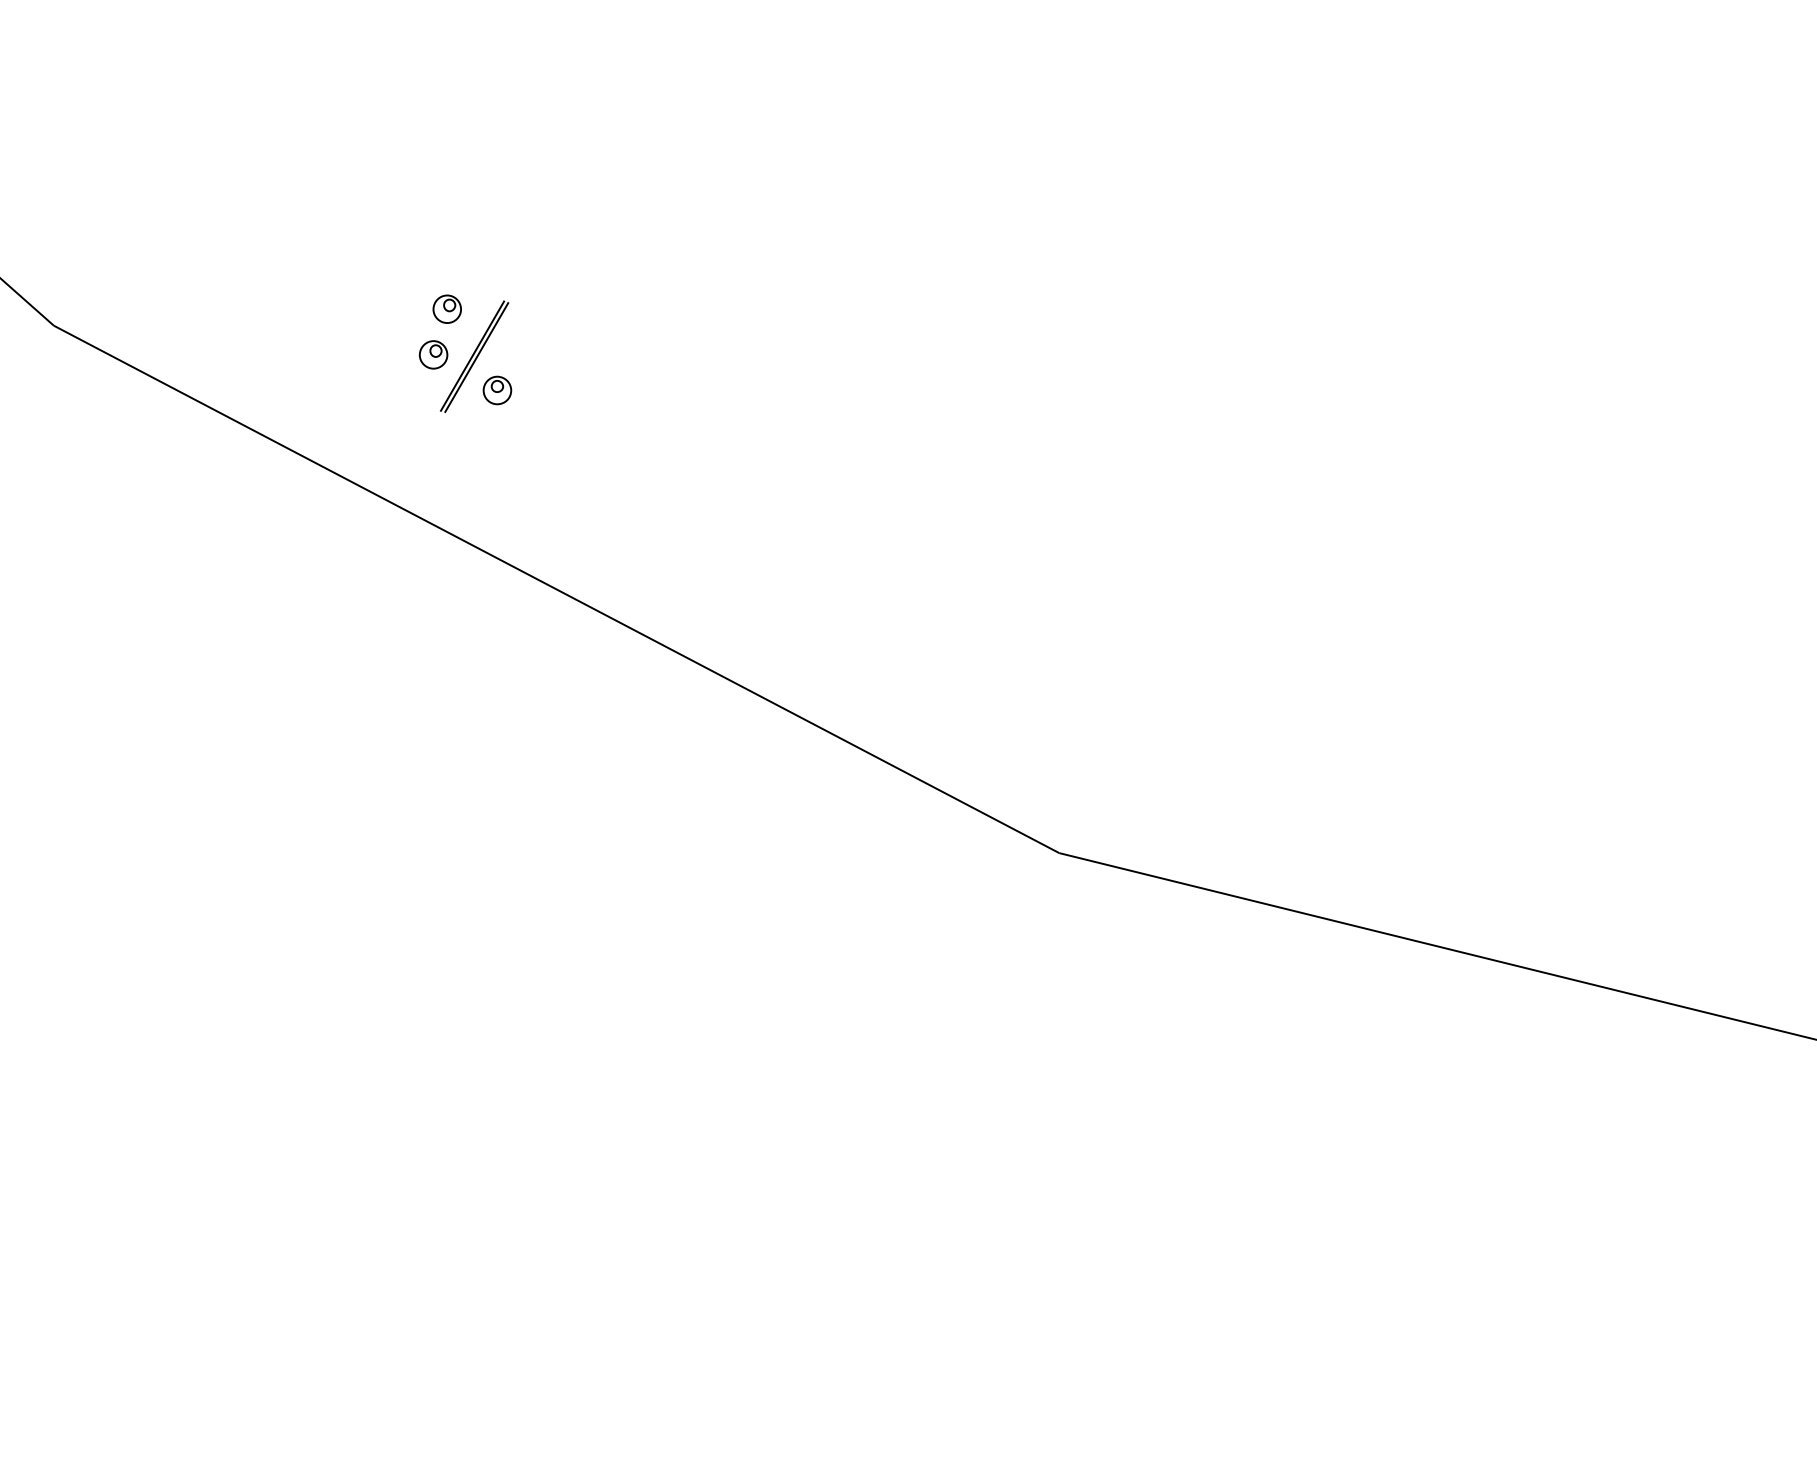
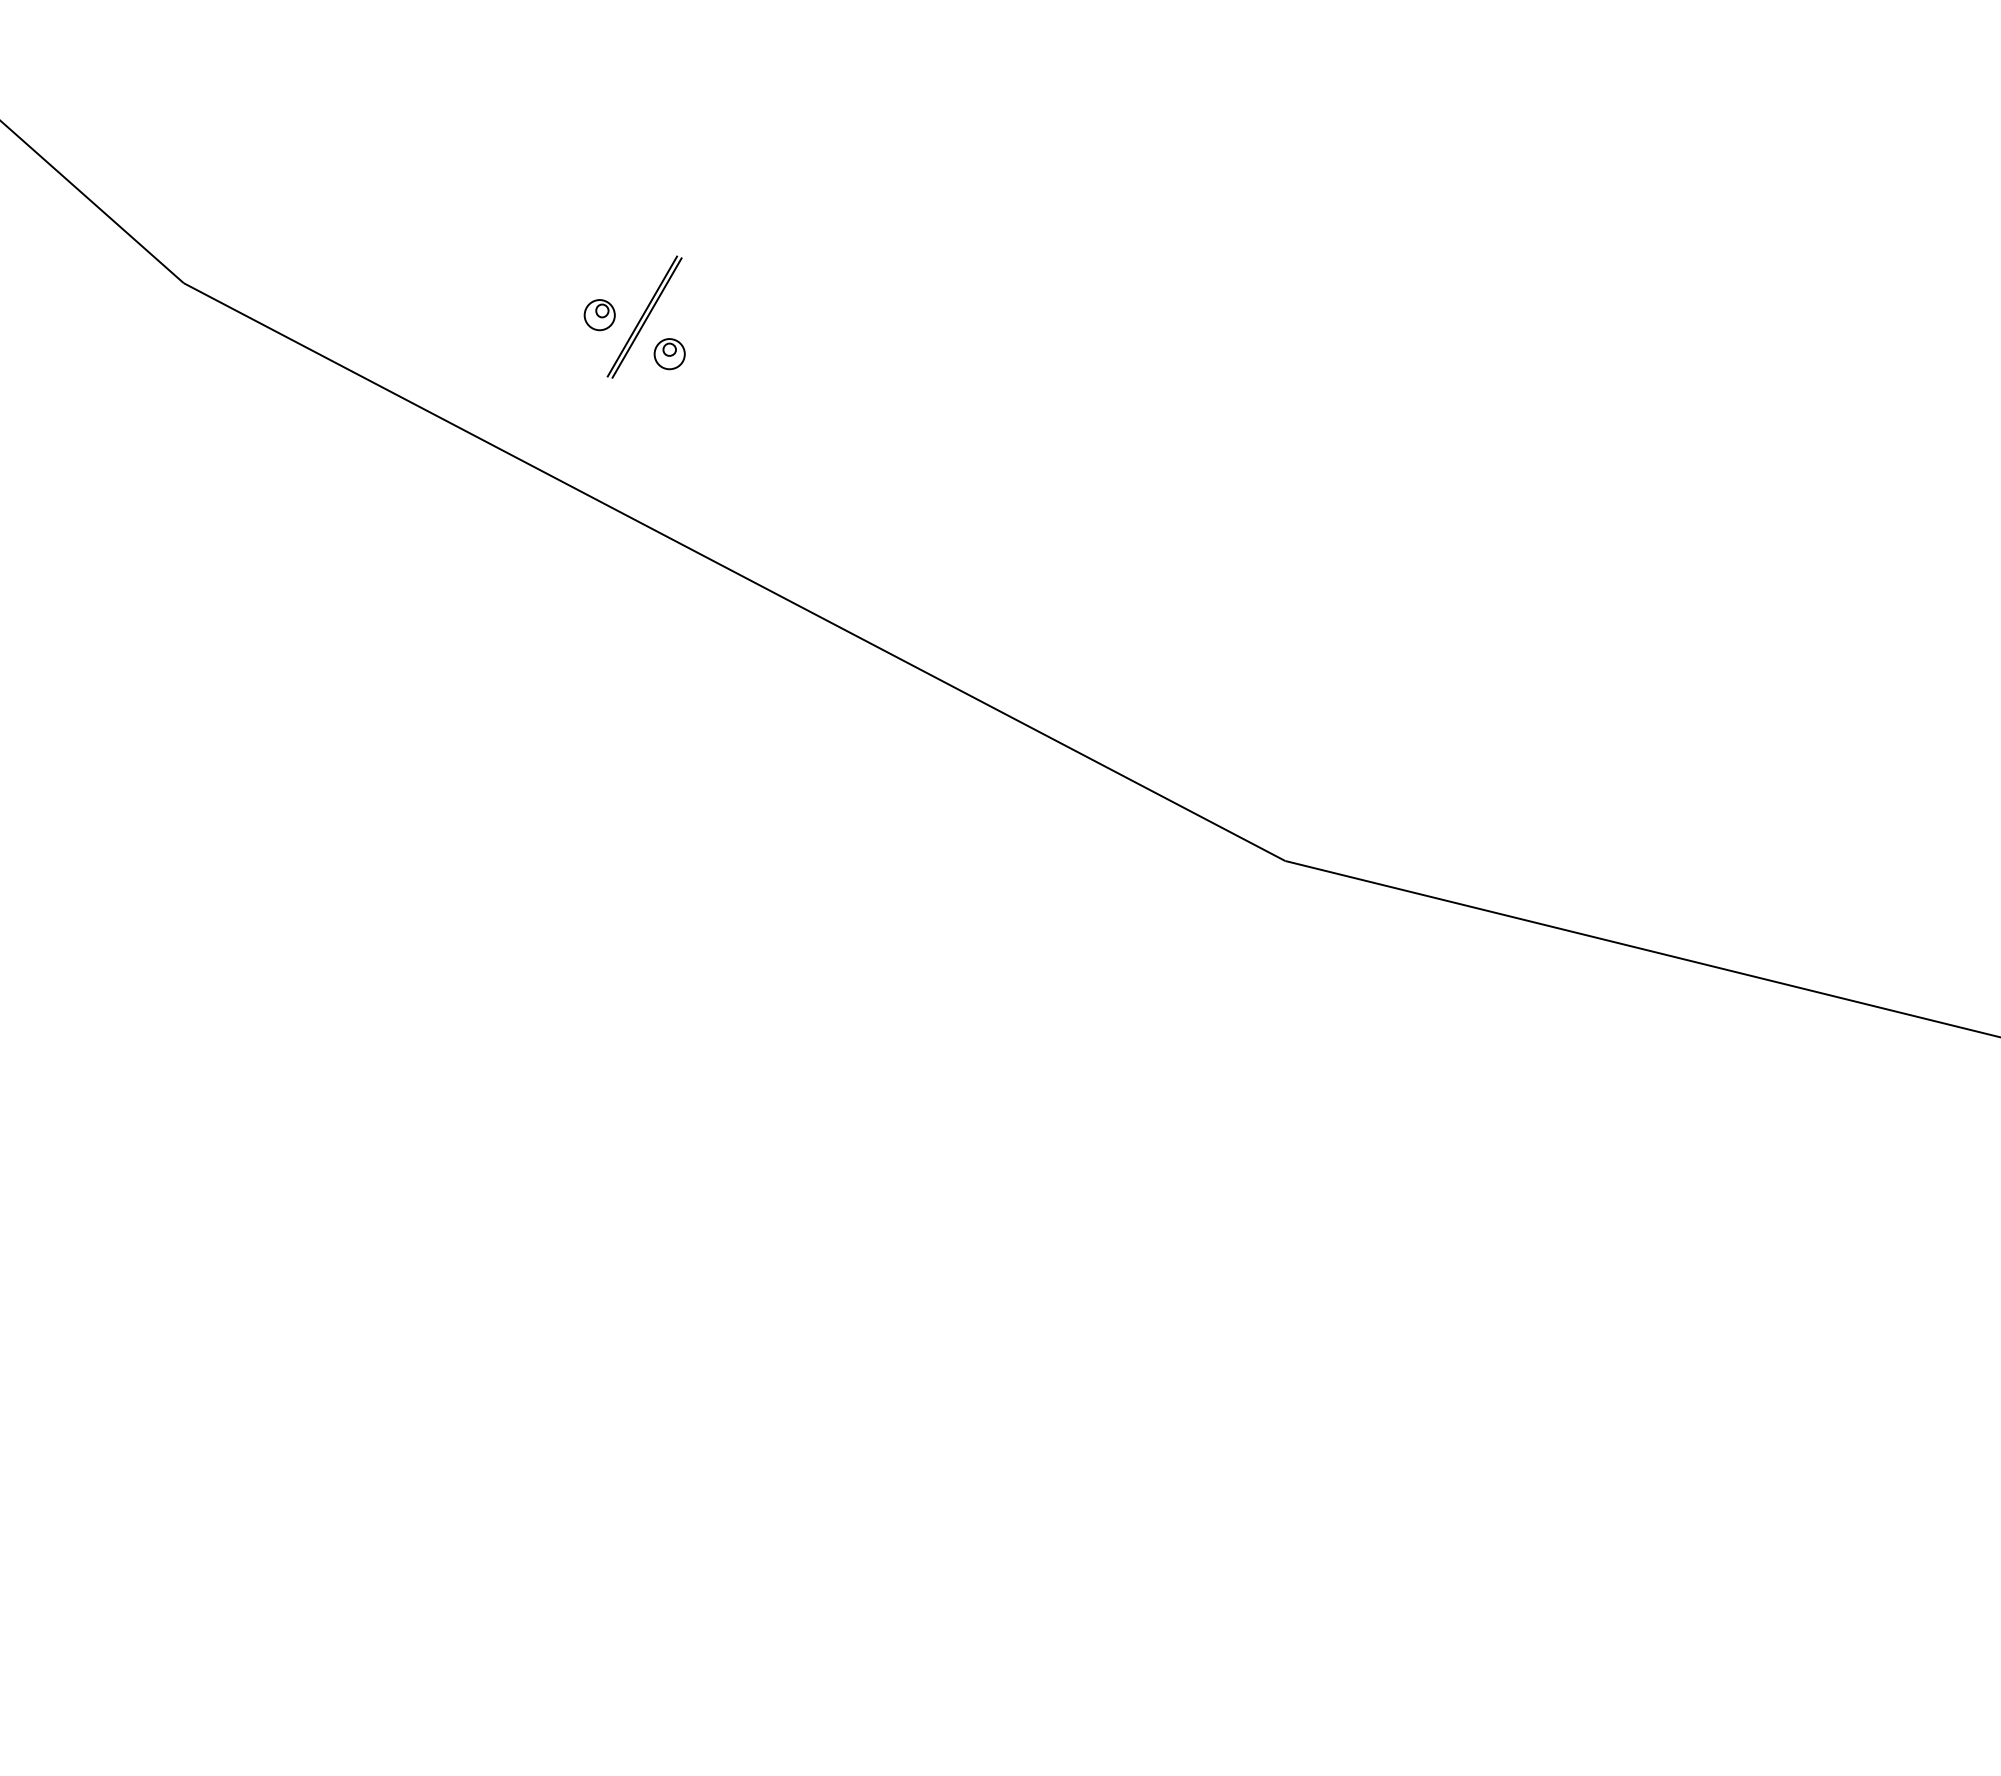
part: (447, 309) -> (614, 265), removed

